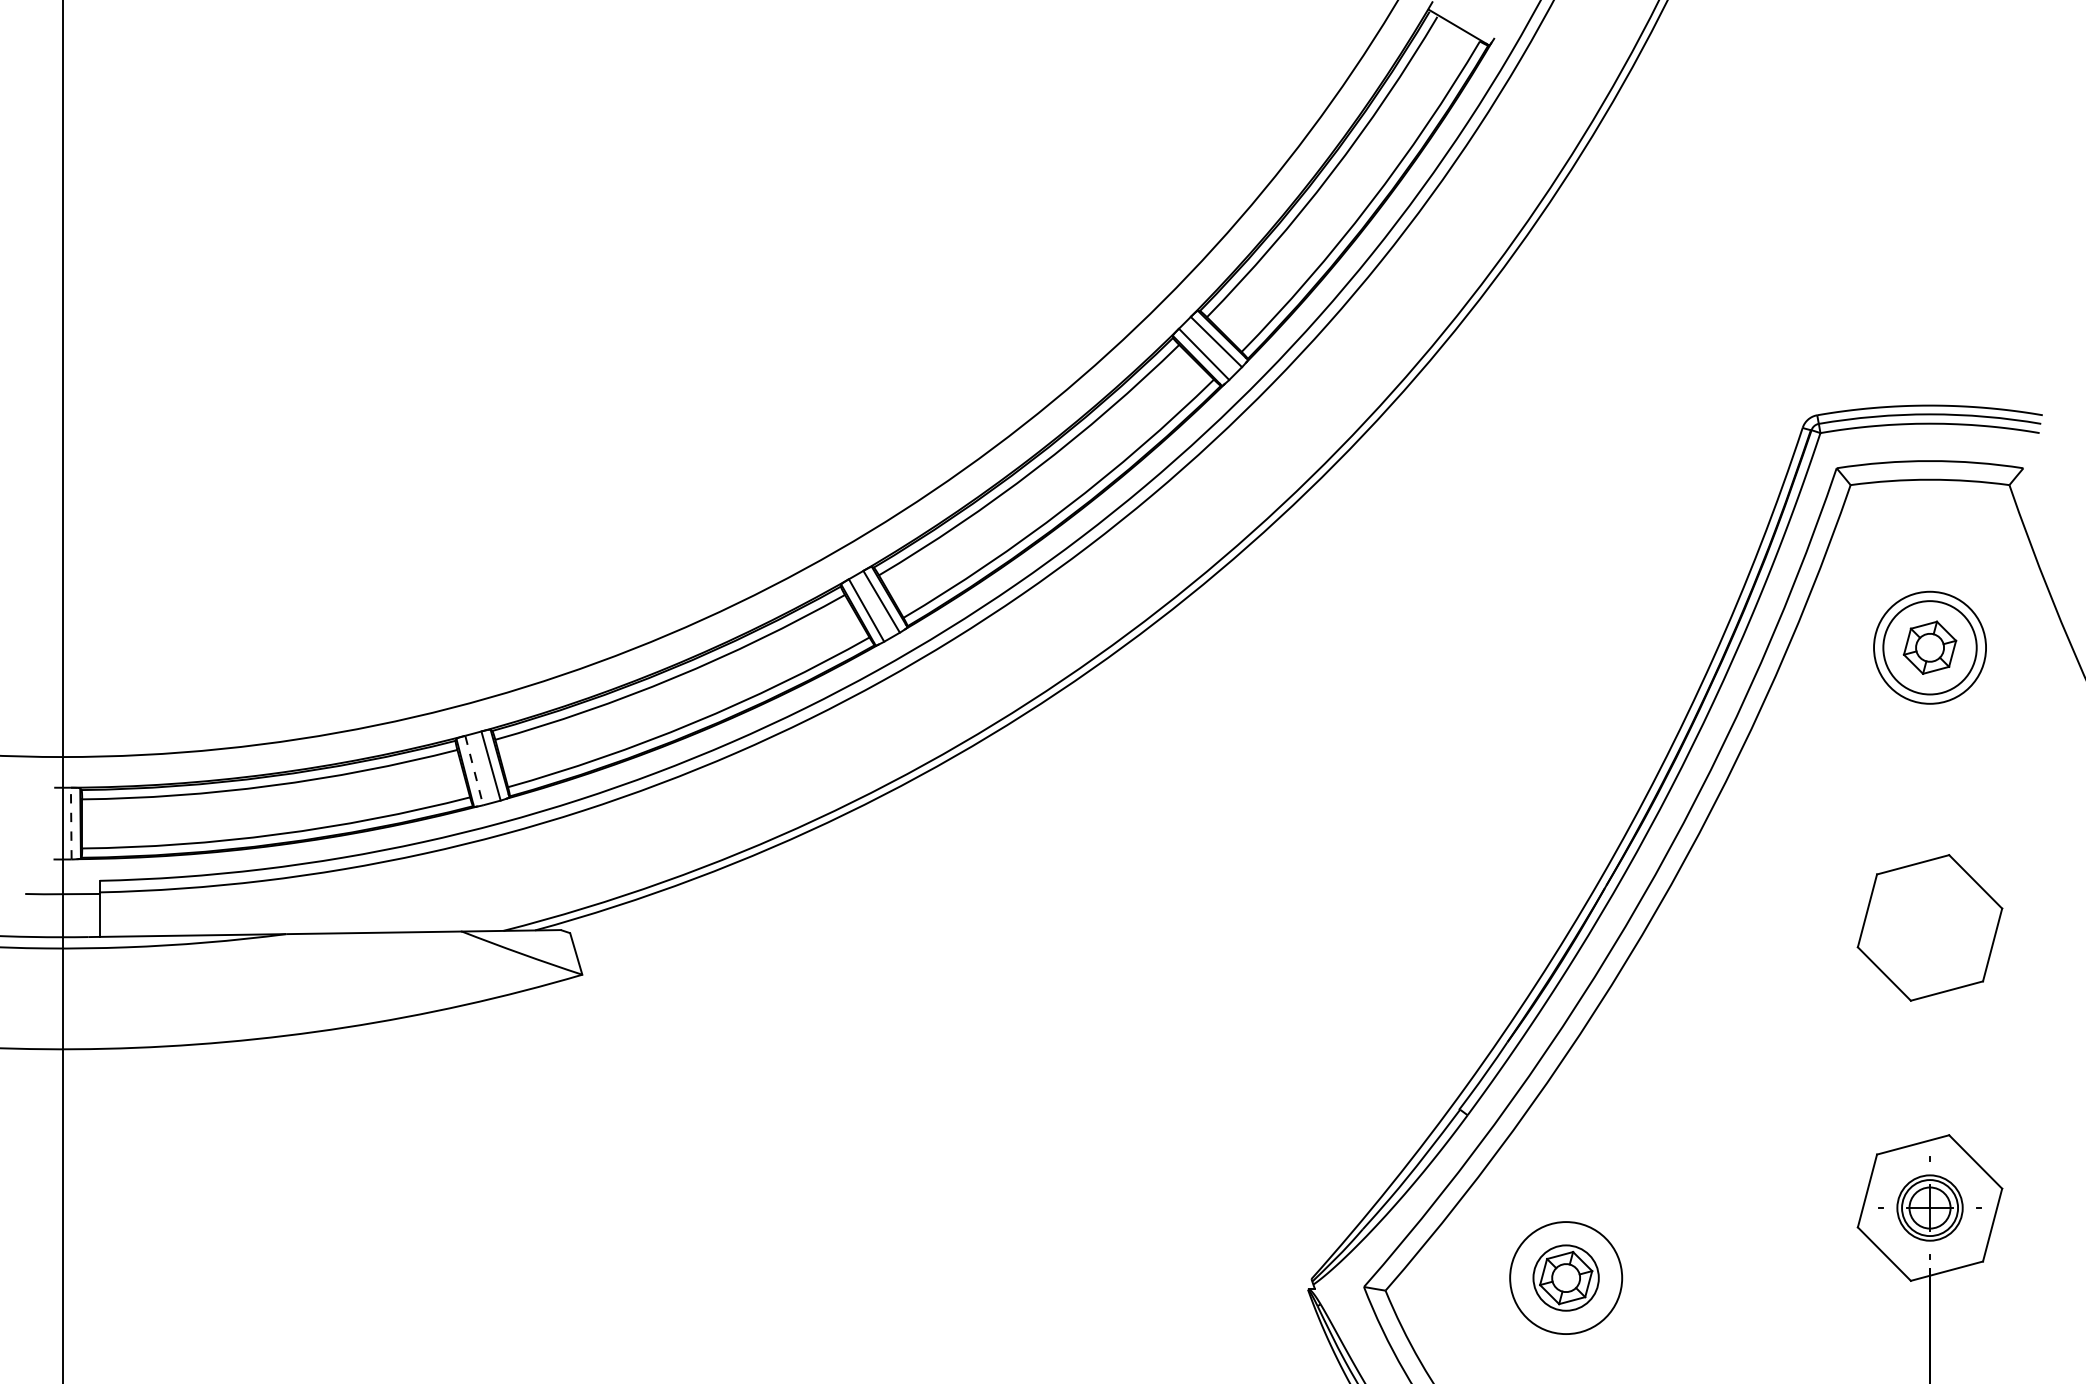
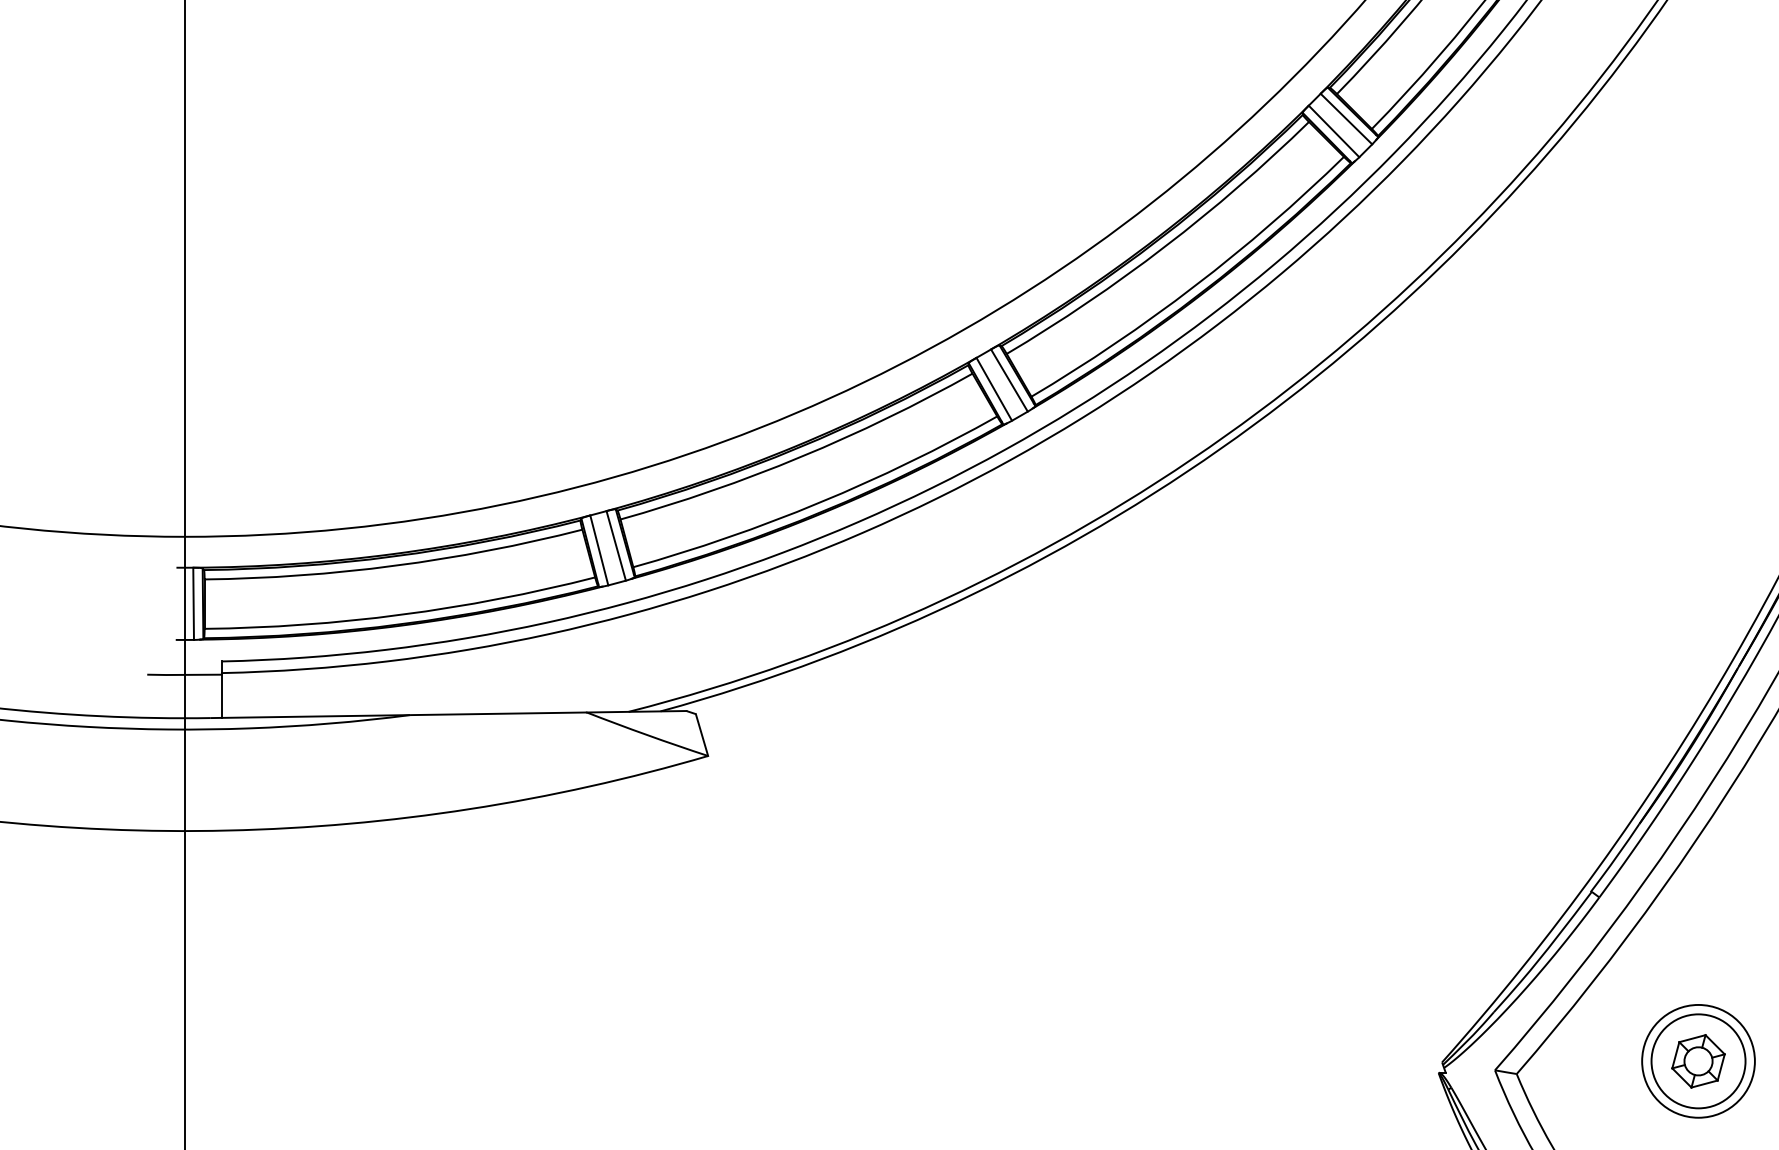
line: (474, 770) -> (599, 550), dashed -> solid
line: (71, 823) -> (193, 603), dashed -> solid
circle: (1565, 1277) -> (1697, 1060), size x1.43

